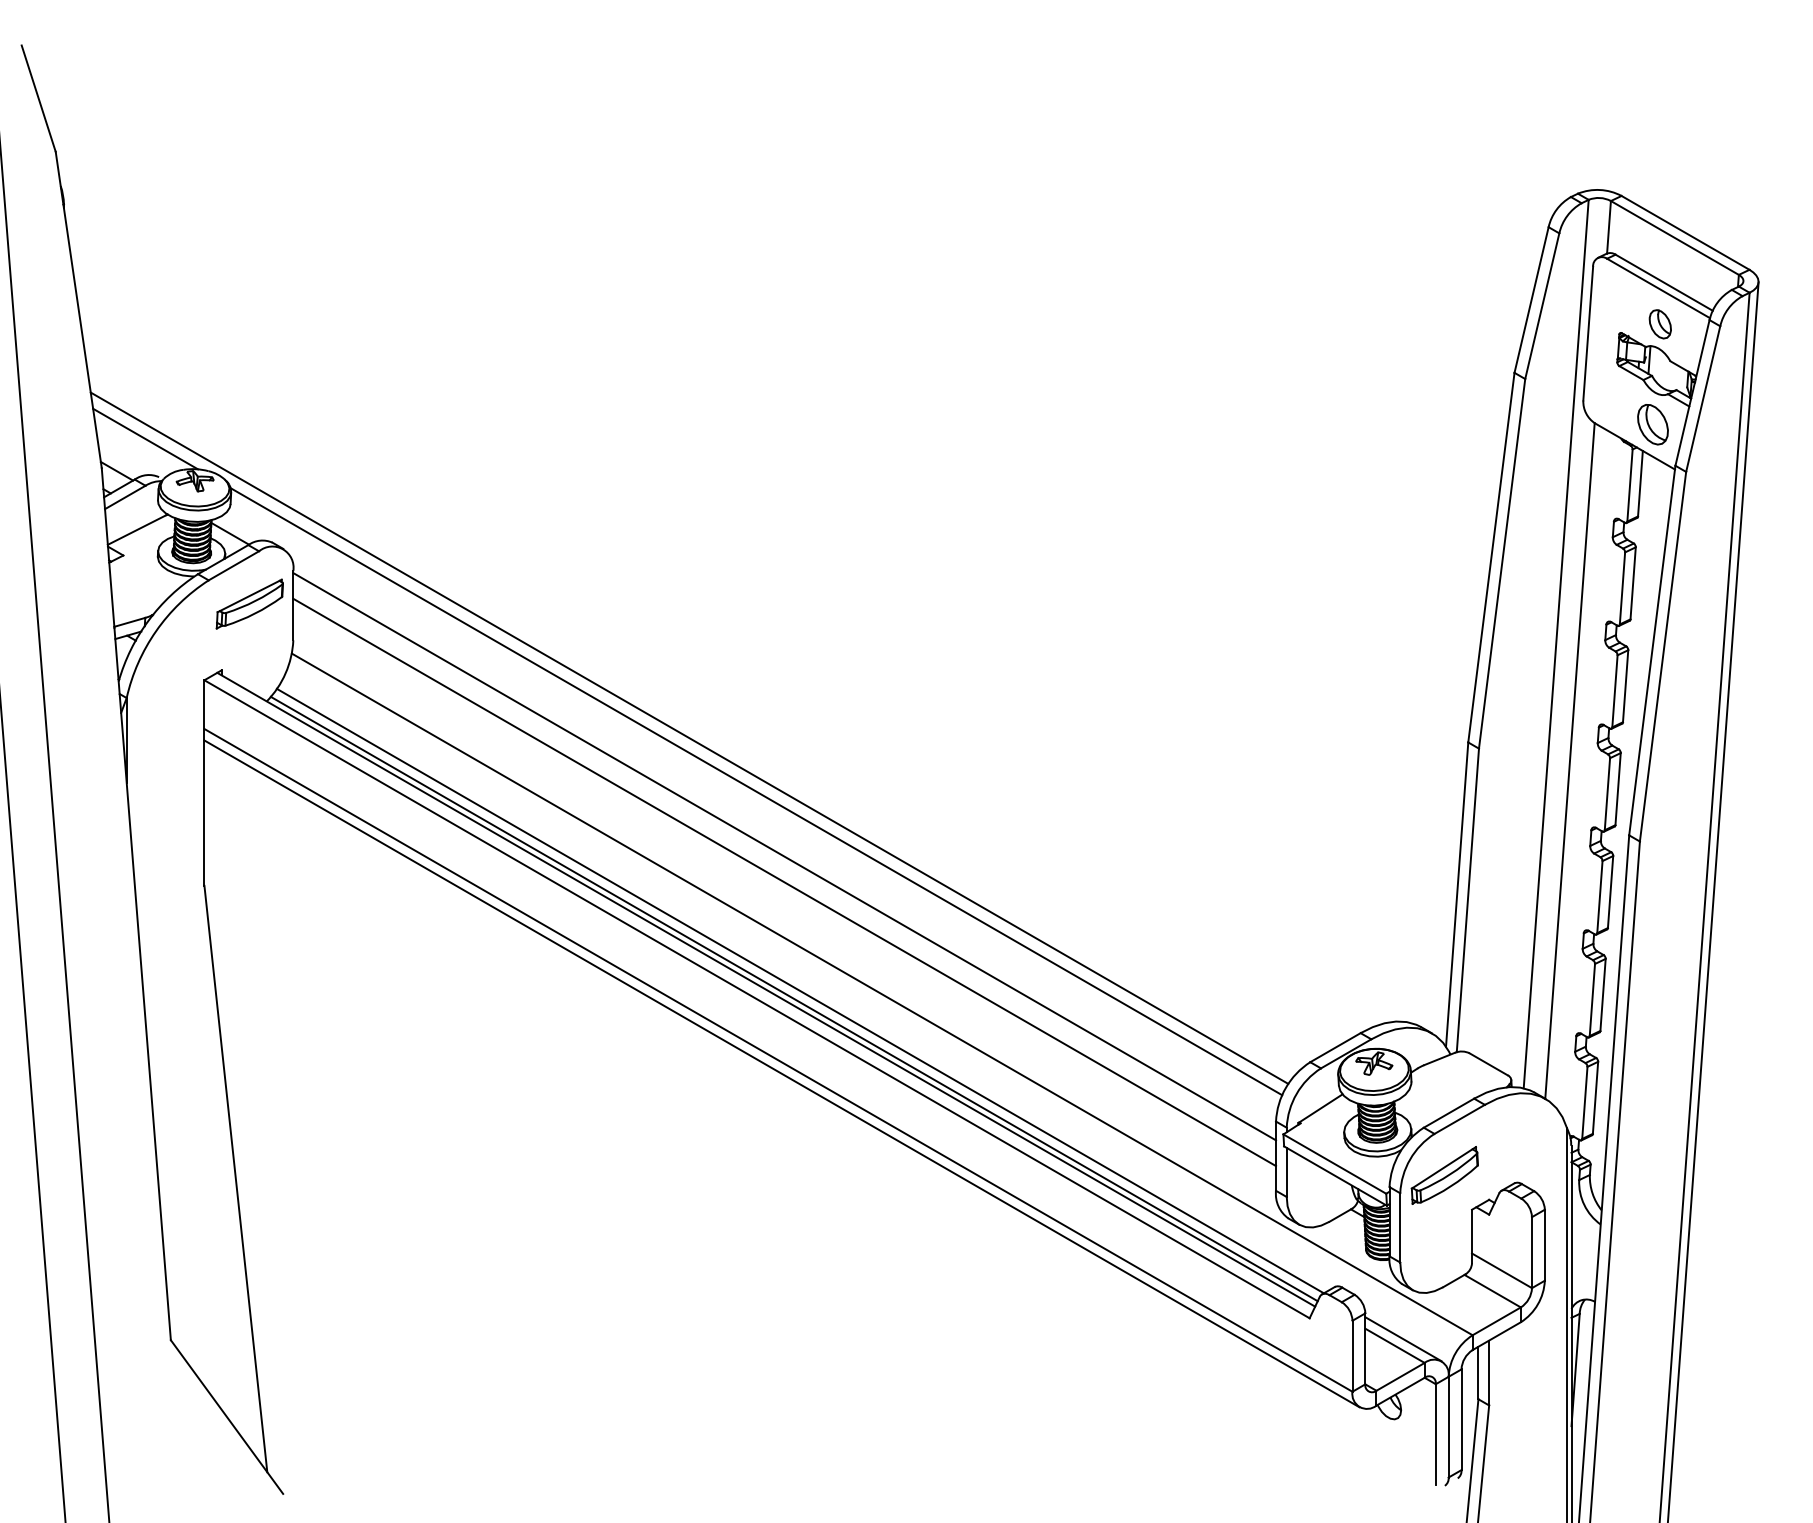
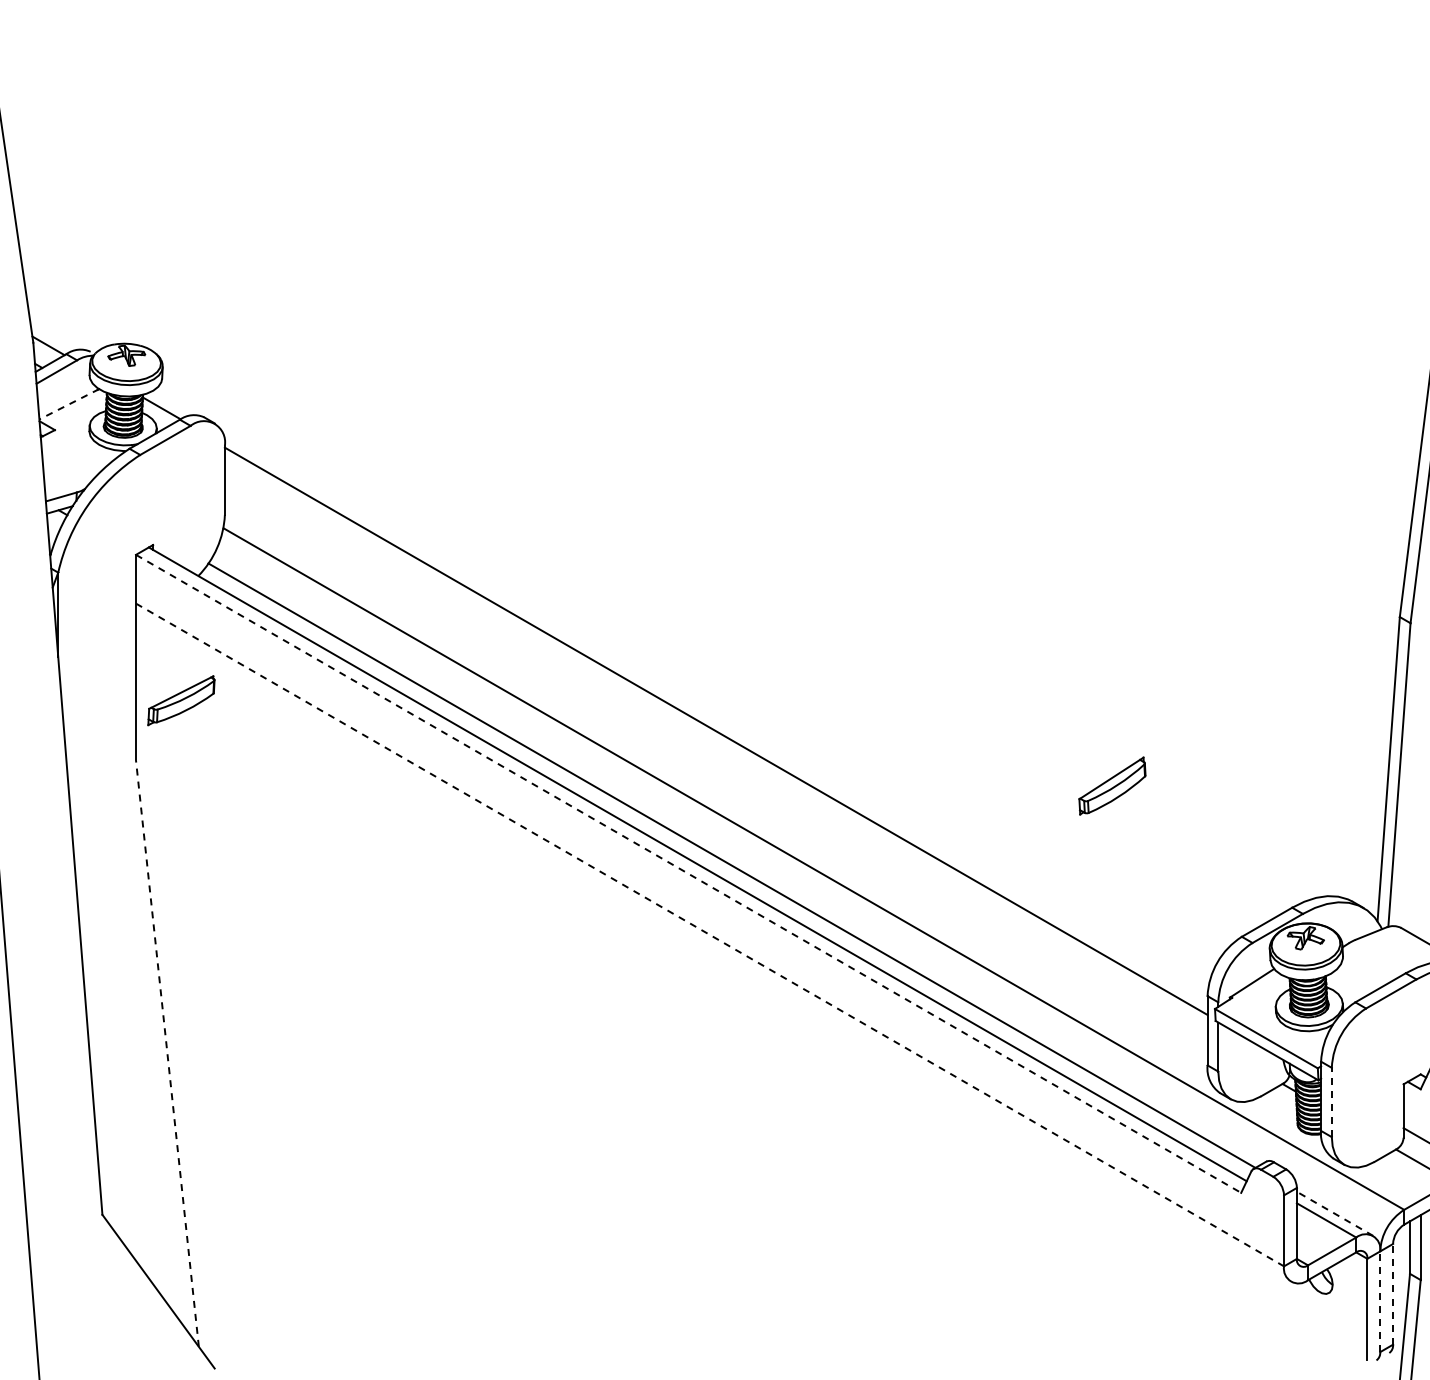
line: (145, 438) -> (77, 313), removed
line: (137, 529) -> (69, 404), solid -> dashed
part: (249, 603) -> (181, 700), moved
line: (689, 737) -> (621, 612), removed
line: (756, 791) -> (688, 666), removed
line: (784, 882) -> (716, 757), removed
line: (793, 998) -> (725, 873), removed
line: (757, 999) -> (689, 874), solid -> dashed
line: (778, 1060) -> (710, 935), solid -> dashed
line: (781, 1073) -> (713, 948), removed
part: (1444, 1175) -> (1112, 786), moved
line: (235, 1179) -> (167, 1054), solid -> dashed
line: (1400, 1227) -> (1332, 1102), solid -> dashed
line: (1403, 1339) -> (1335, 1214), solid -> dashed
line: (1461, 1419) -> (1393, 1294), solid -> dashed
line: (1448, 1426) -> (1380, 1301), solid -> dashed

